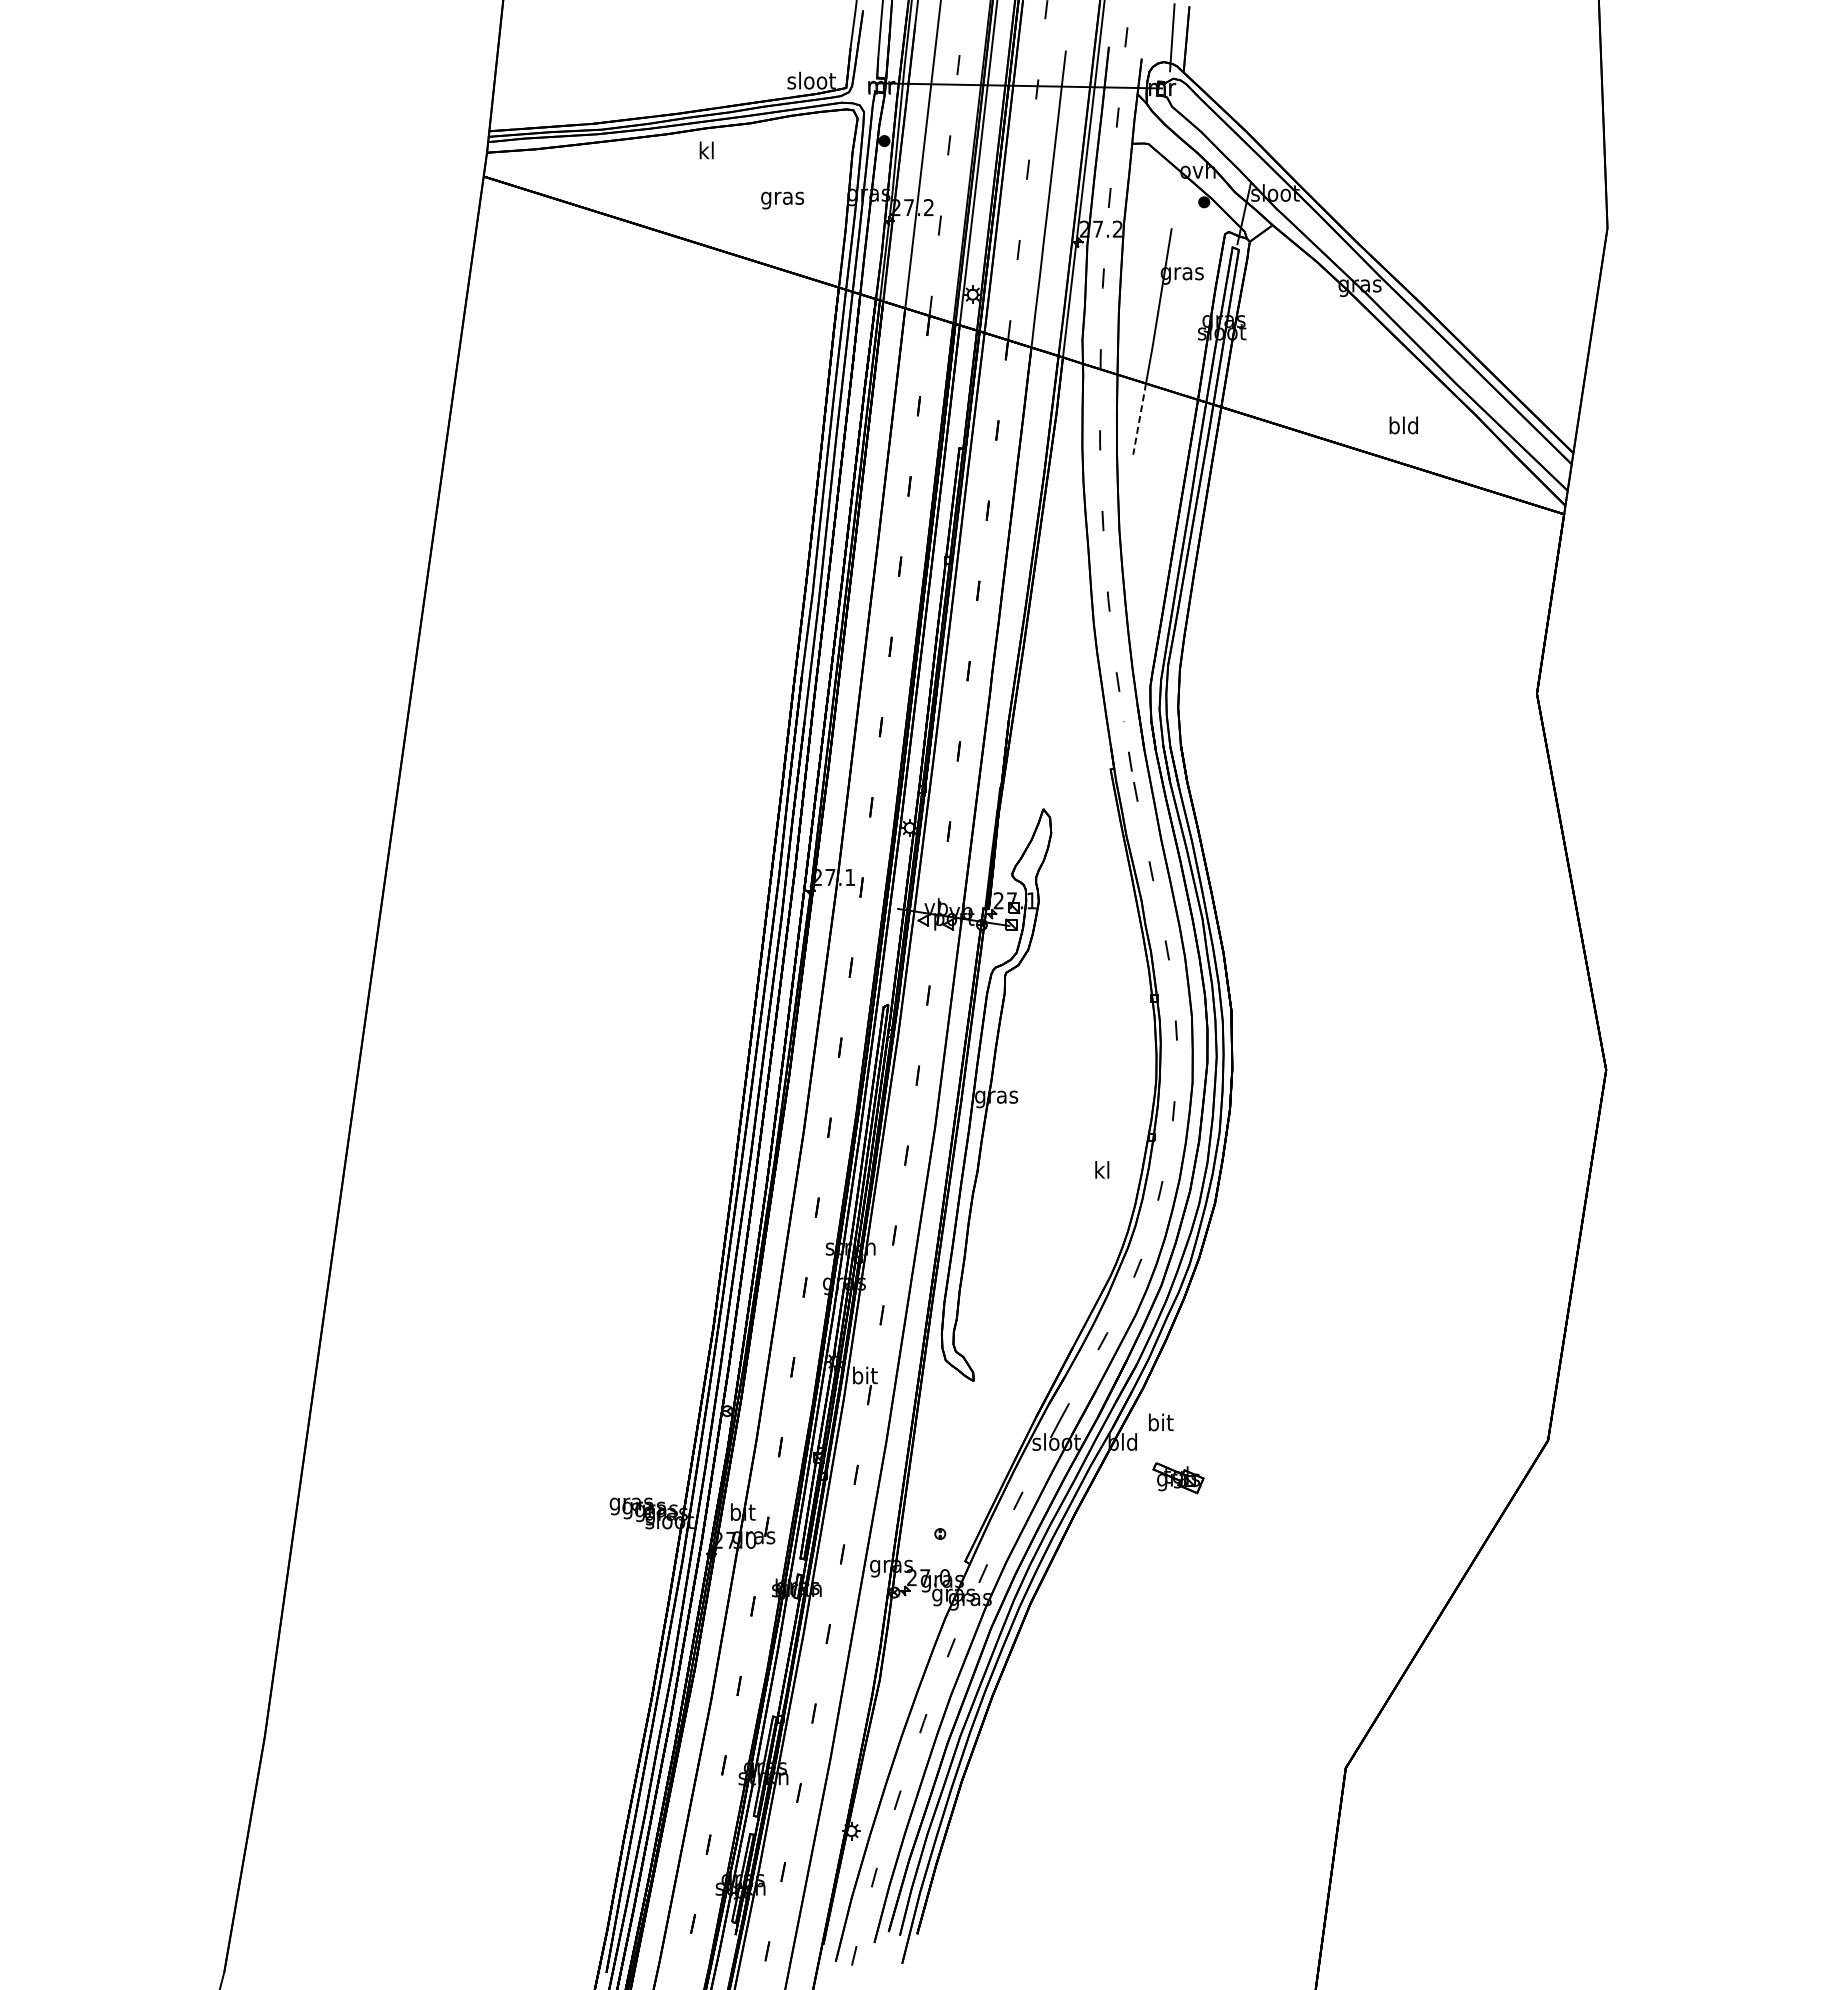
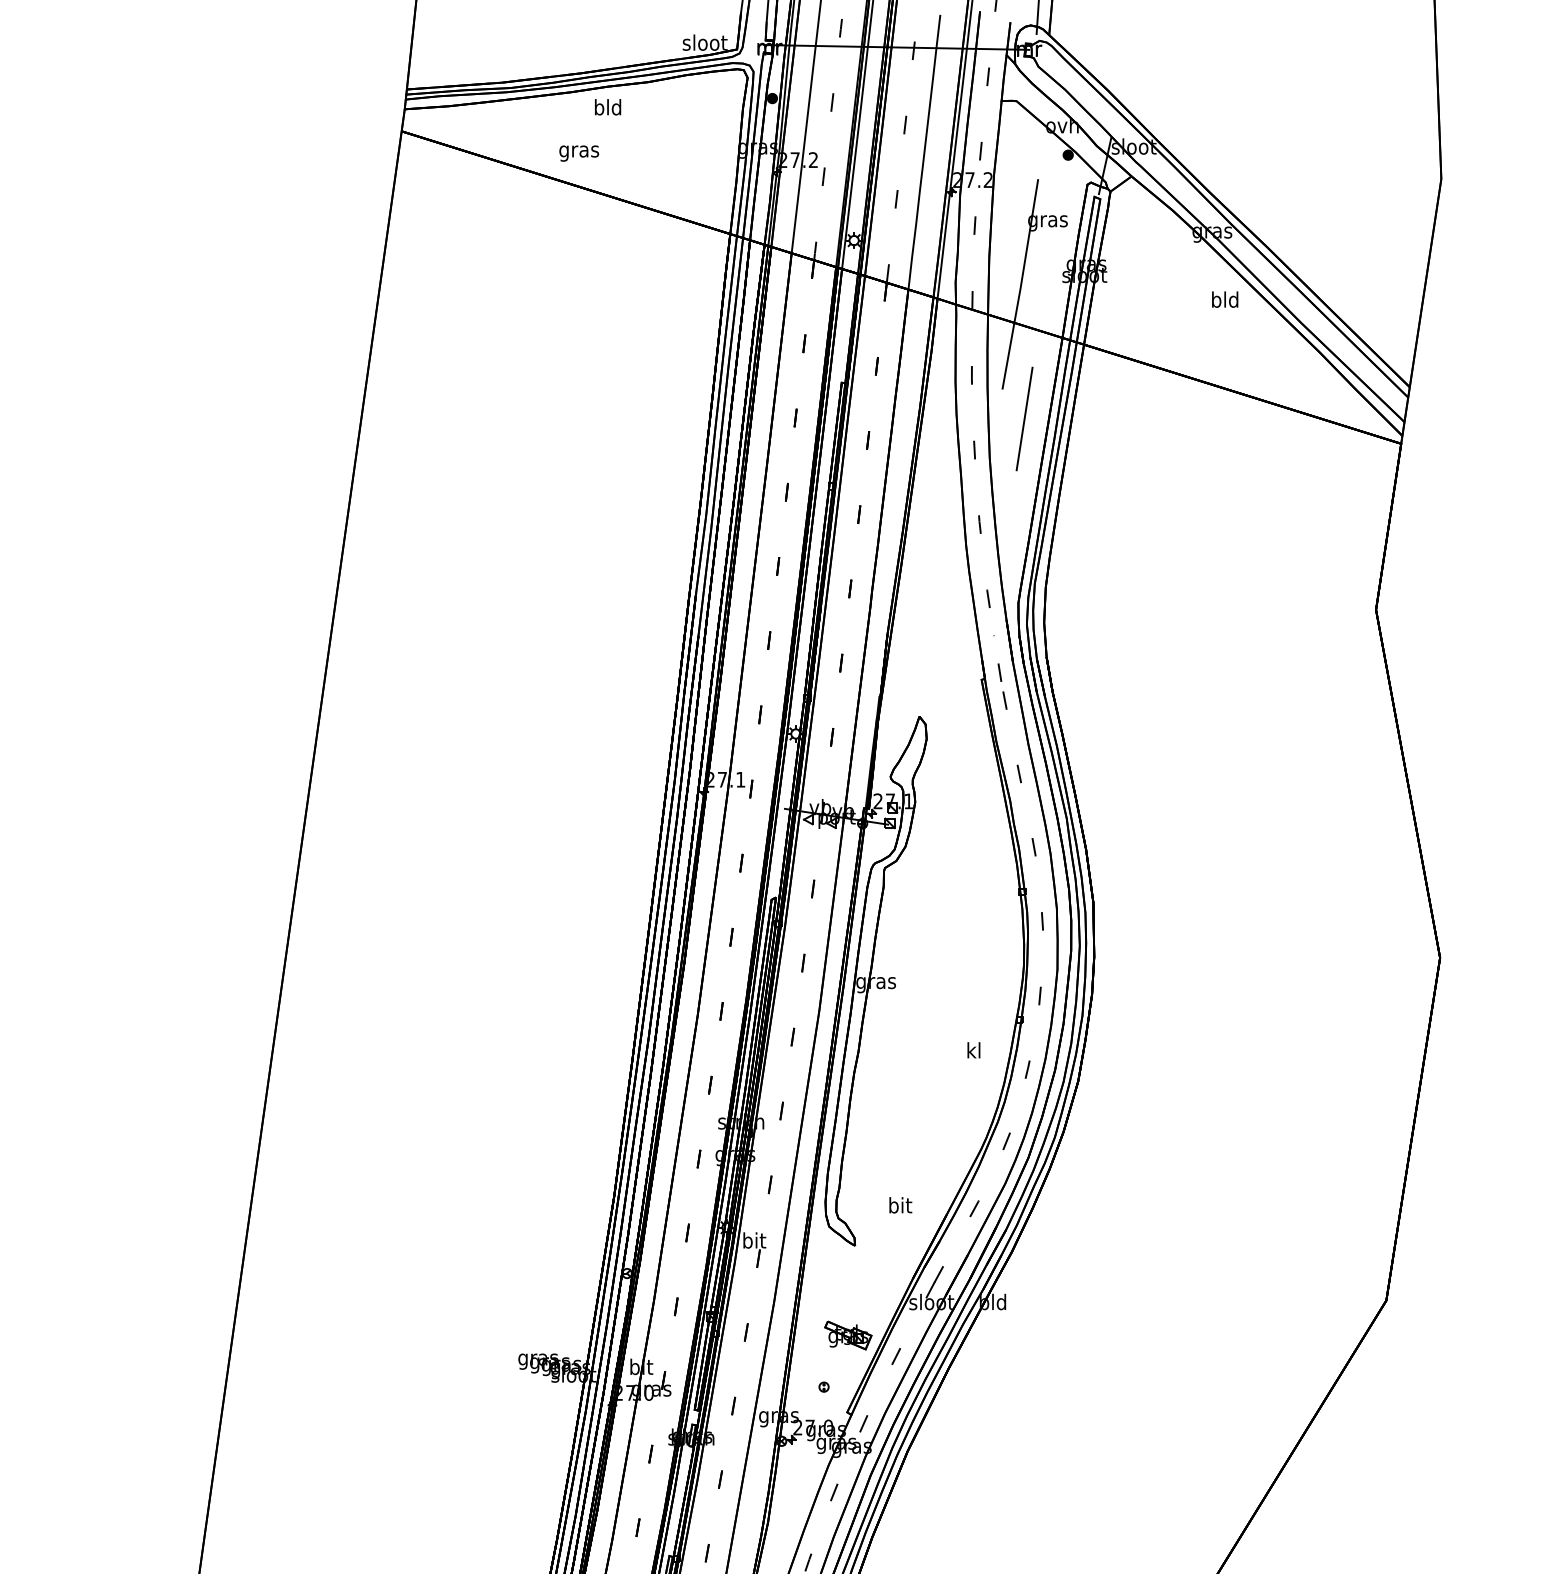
text: (706, 150) -> (607, 107), kl -> bld
text: (782, 200) -> (579, 153), moved
line: (1139, 419) -> (1008, 356), dashed -> solid
text: (1403, 425) -> (1224, 299), moved
line: (1156, 487) -> (1024, 419), added
text: (1161, 1422) -> (901, 1205), moved
part: (1178, 1478) -> (848, 1335), moved

